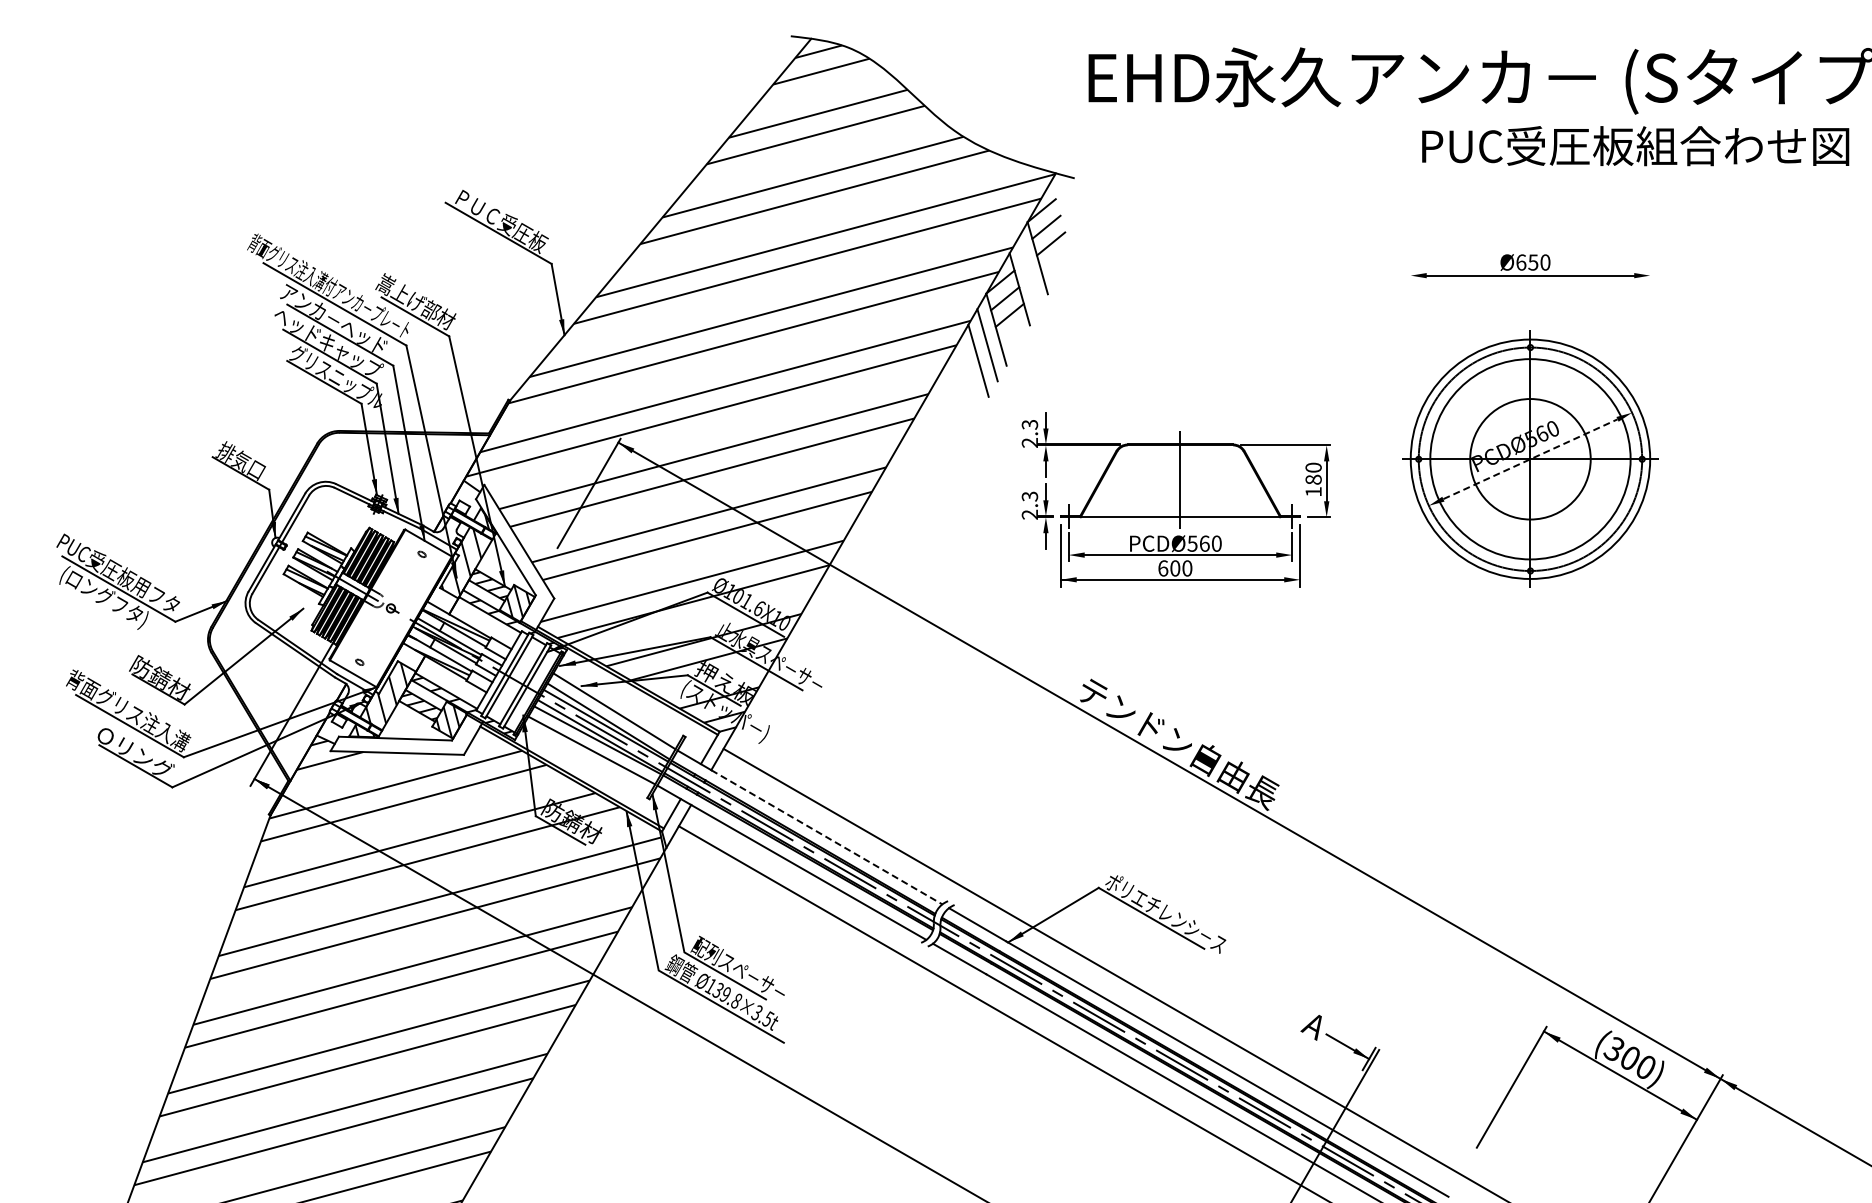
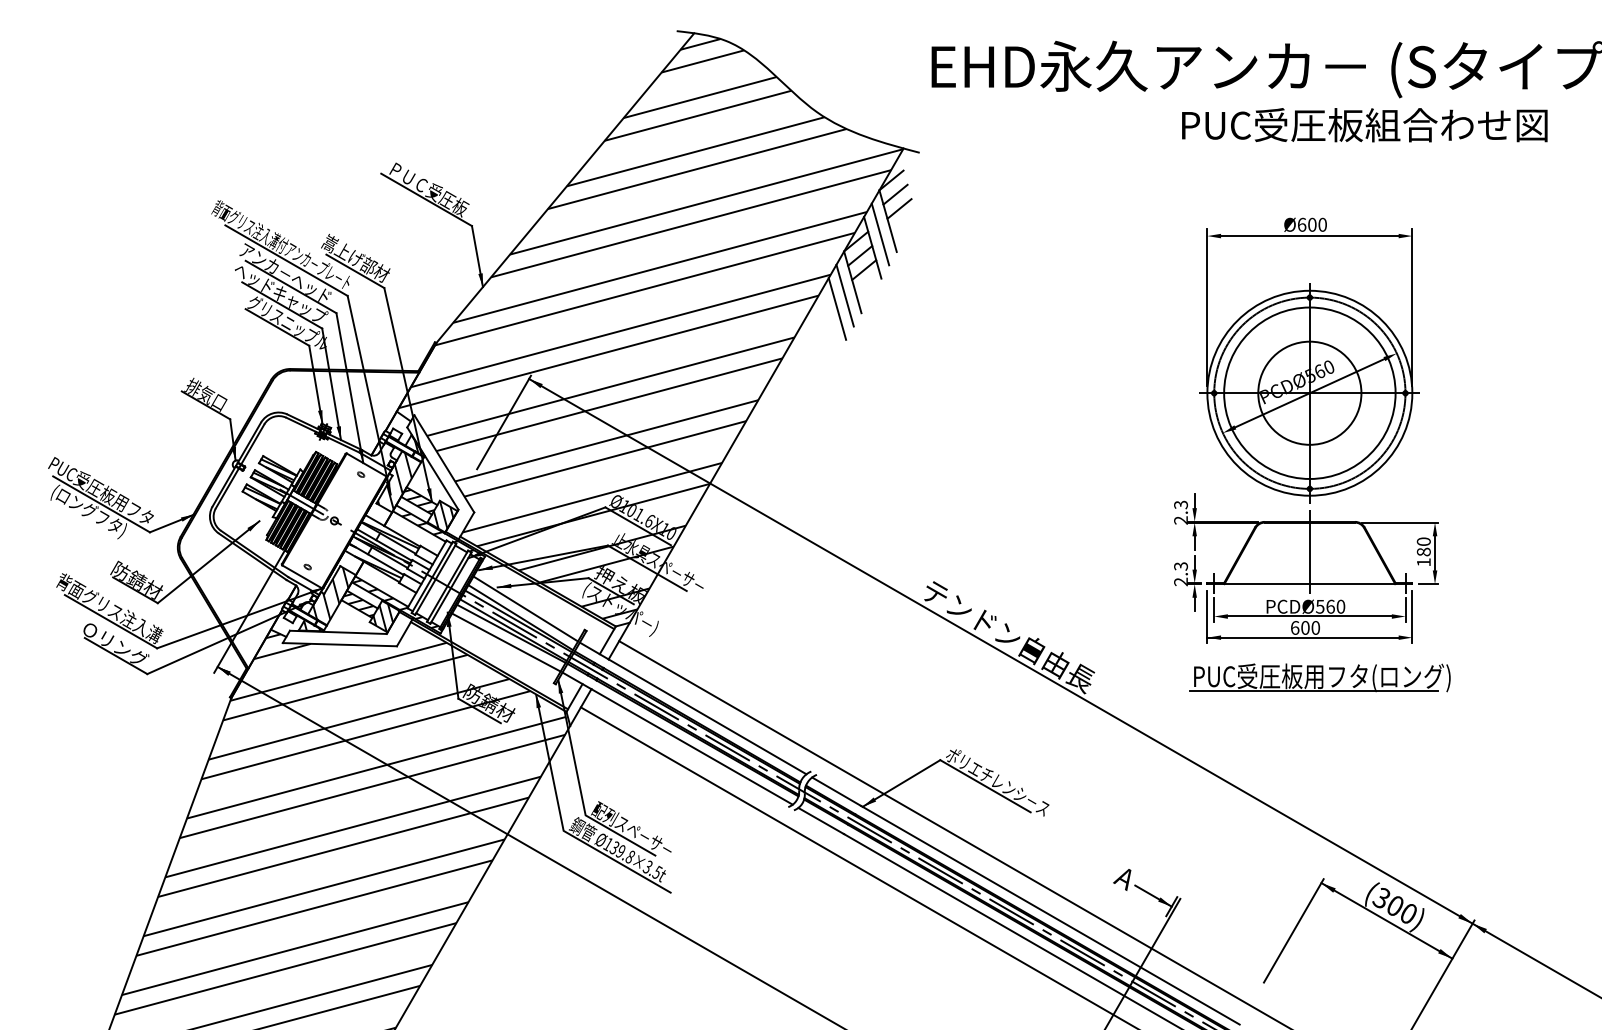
text: (1635, 146) -> (1364, 125), moved
text: (1533, 262) -> (1312, 224), Ø650 -> Ø600
line: (1028, 273) -> (880, 234), added
line: (1410, 359) -> (1207, 307), added
line: (1650, 359) -> (1412, 307), added
line: (1530, 459) -> (1309, 393), dashed -> solid
part: (1175, 499) -> (1305, 568), moved
part: (1542, 791) -> (1320, 677), added
line: (826, 837) -> (707, 717), dashed -> solid

